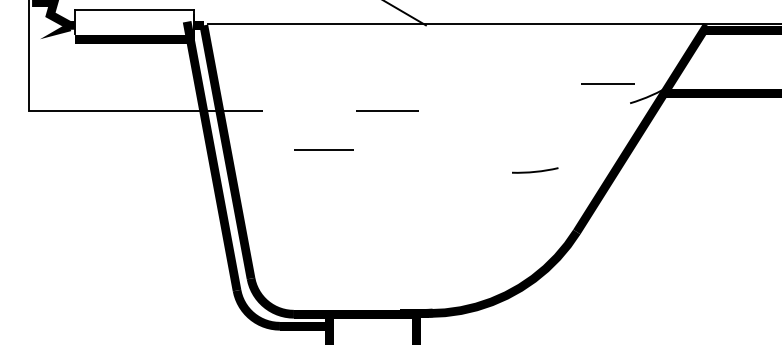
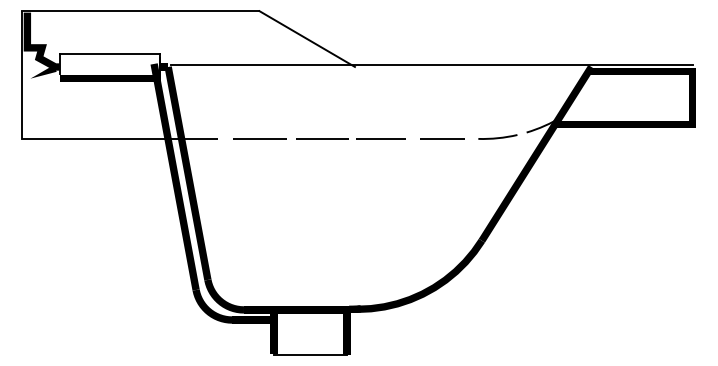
line: (608, 83) -> (442, 138), moved
line: (312, 110) -> (259, 138), added
line: (323, 149) -> (380, 138), moved
arc: (534, 171) -> (497, 137), moved

